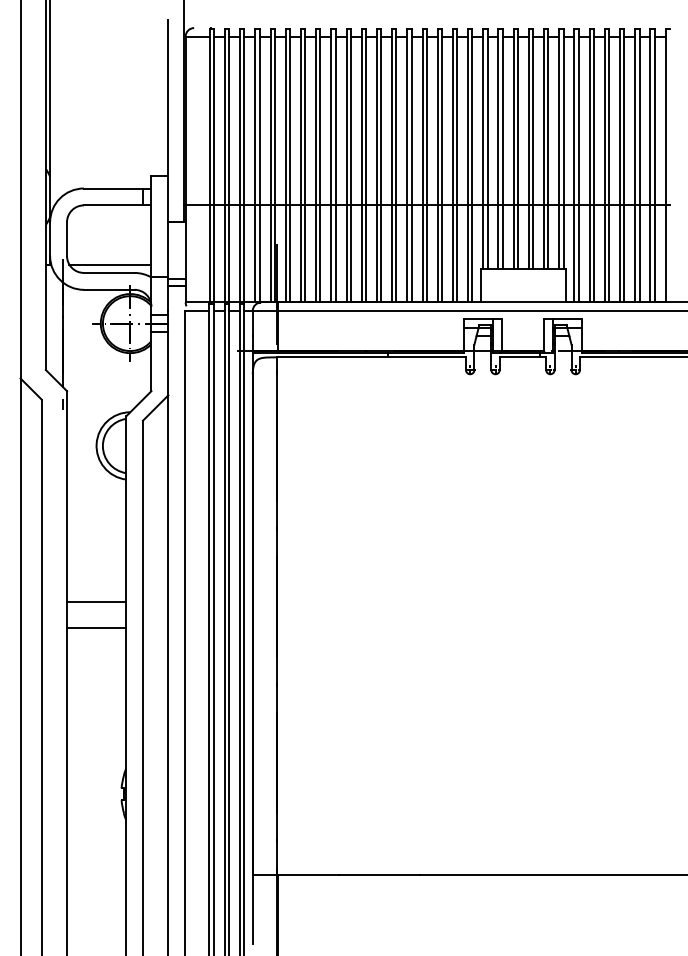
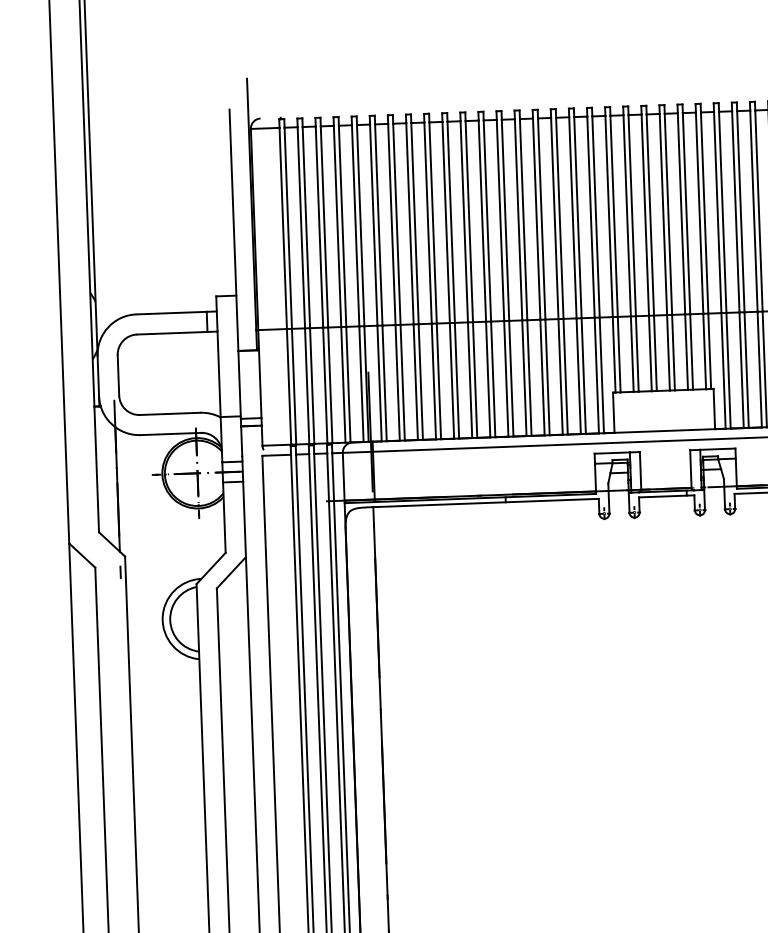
line: (110, 264) -> (171, 403), removed
line: (96, 602) -> (169, 806), removed
line: (96, 627) -> (170, 836), removed

